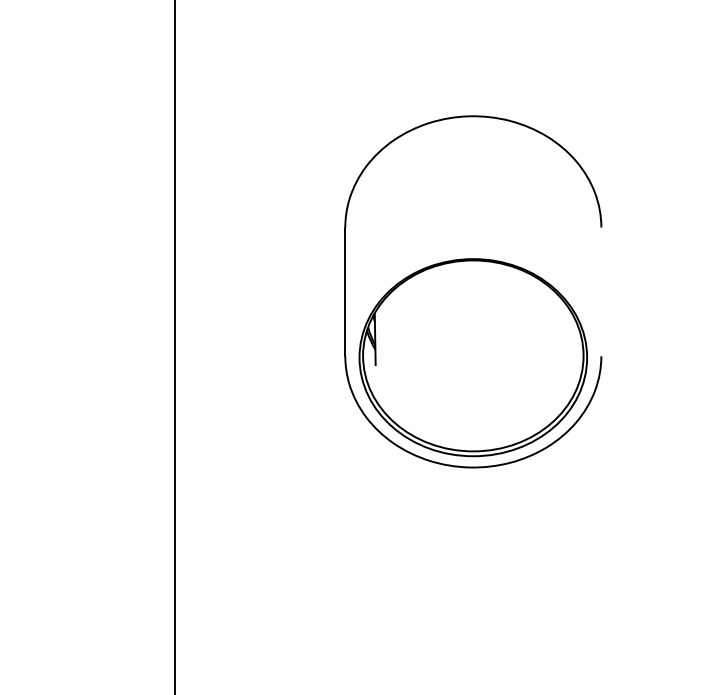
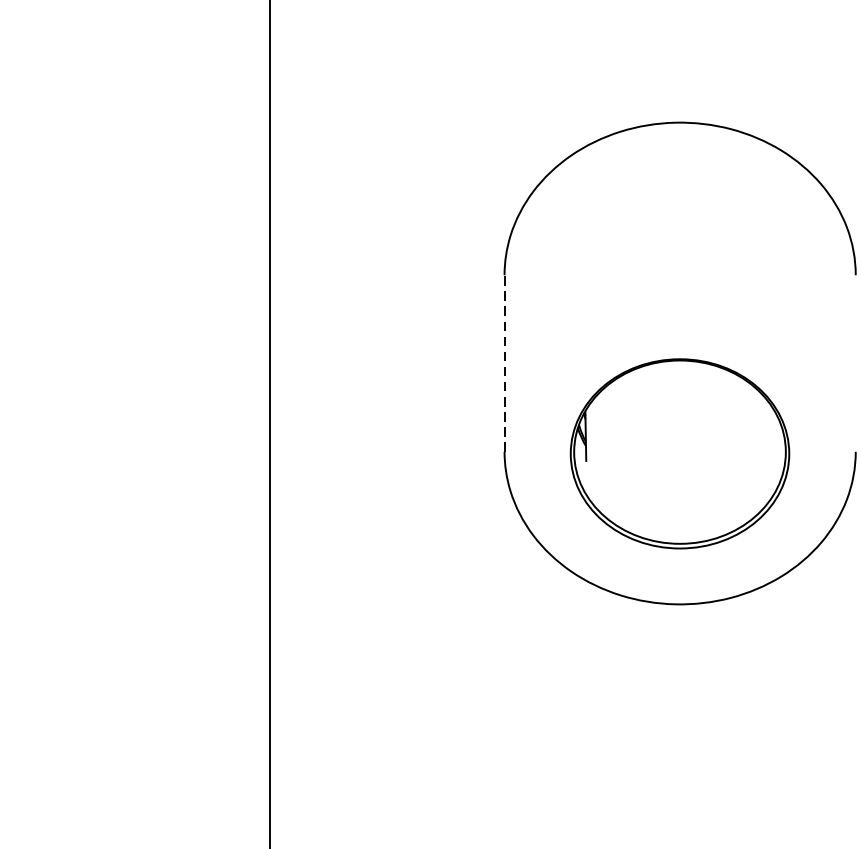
line: (345, 291) -> (504, 362), solid -> dashed
part: (472, 357) -> (679, 453), size x0.7

